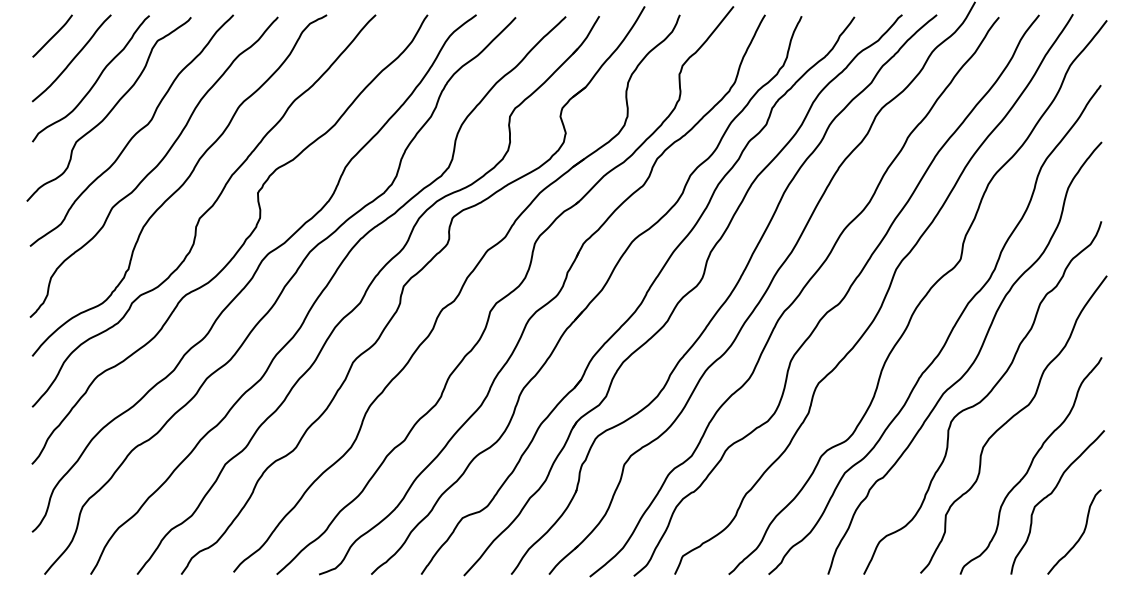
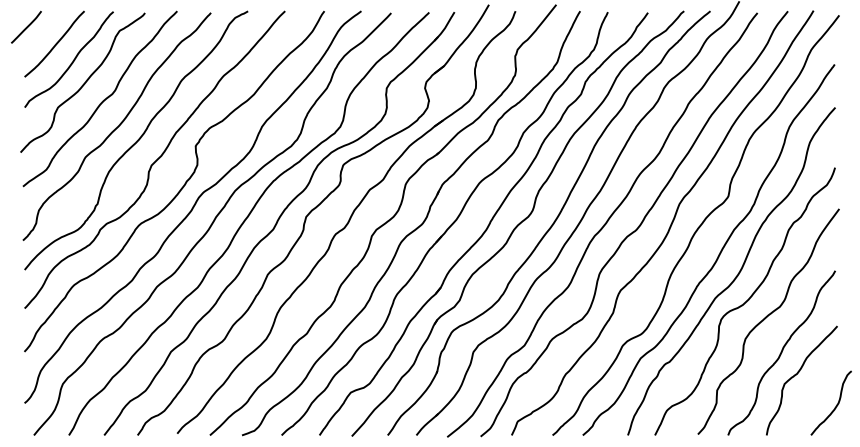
curve: (52, 35) -> (26, 26), moved
curve: (1080, 535) -> (835, 405), moved

